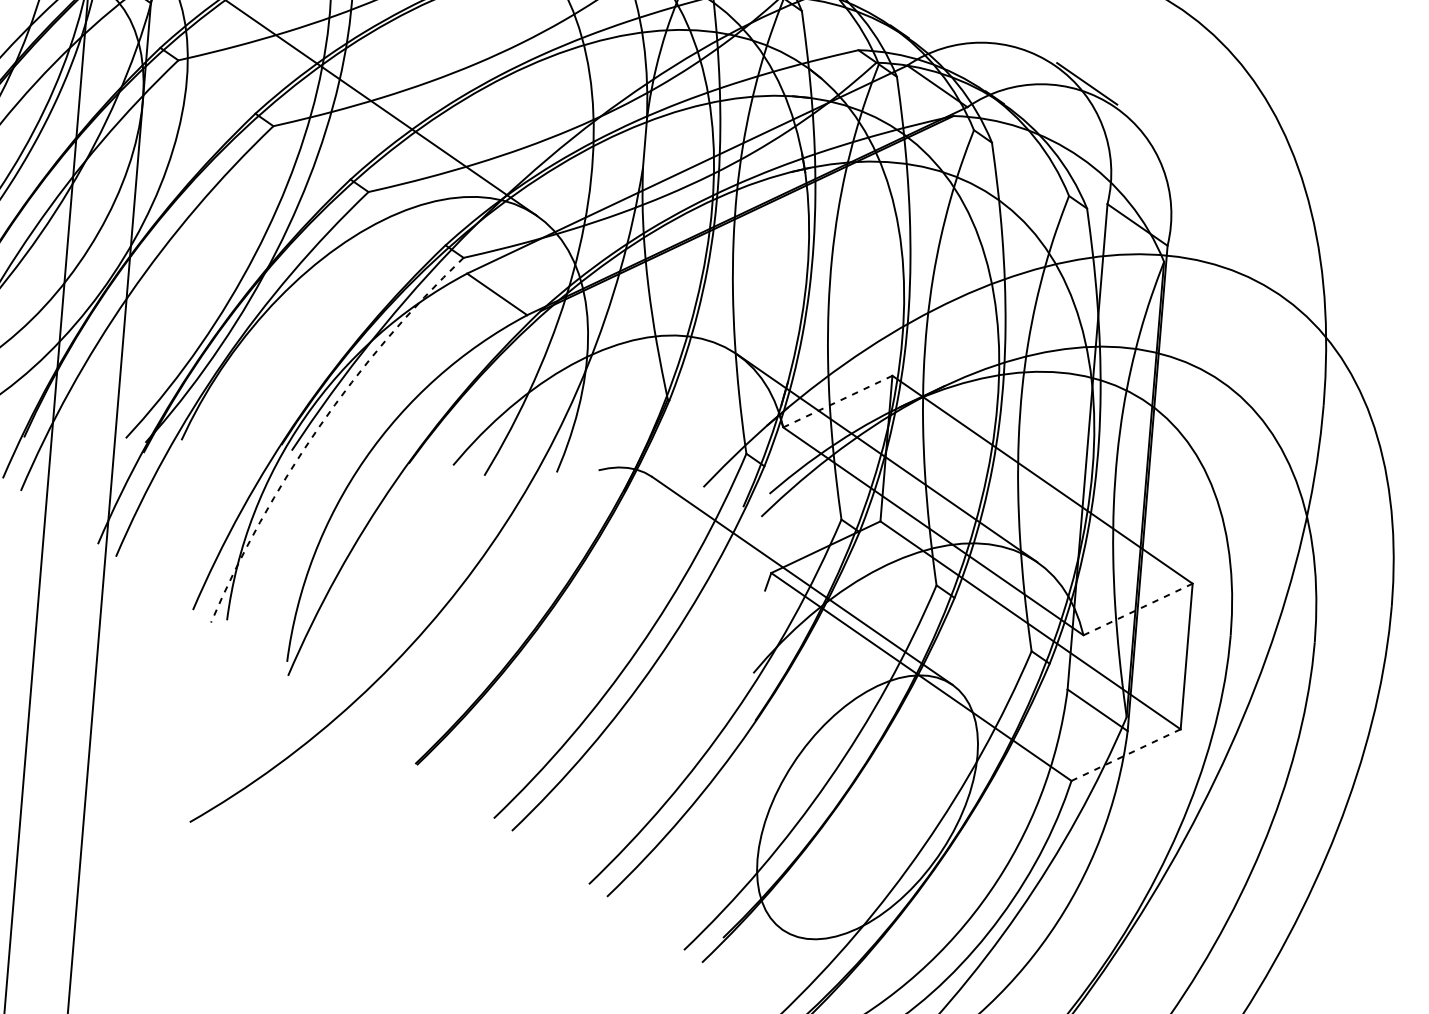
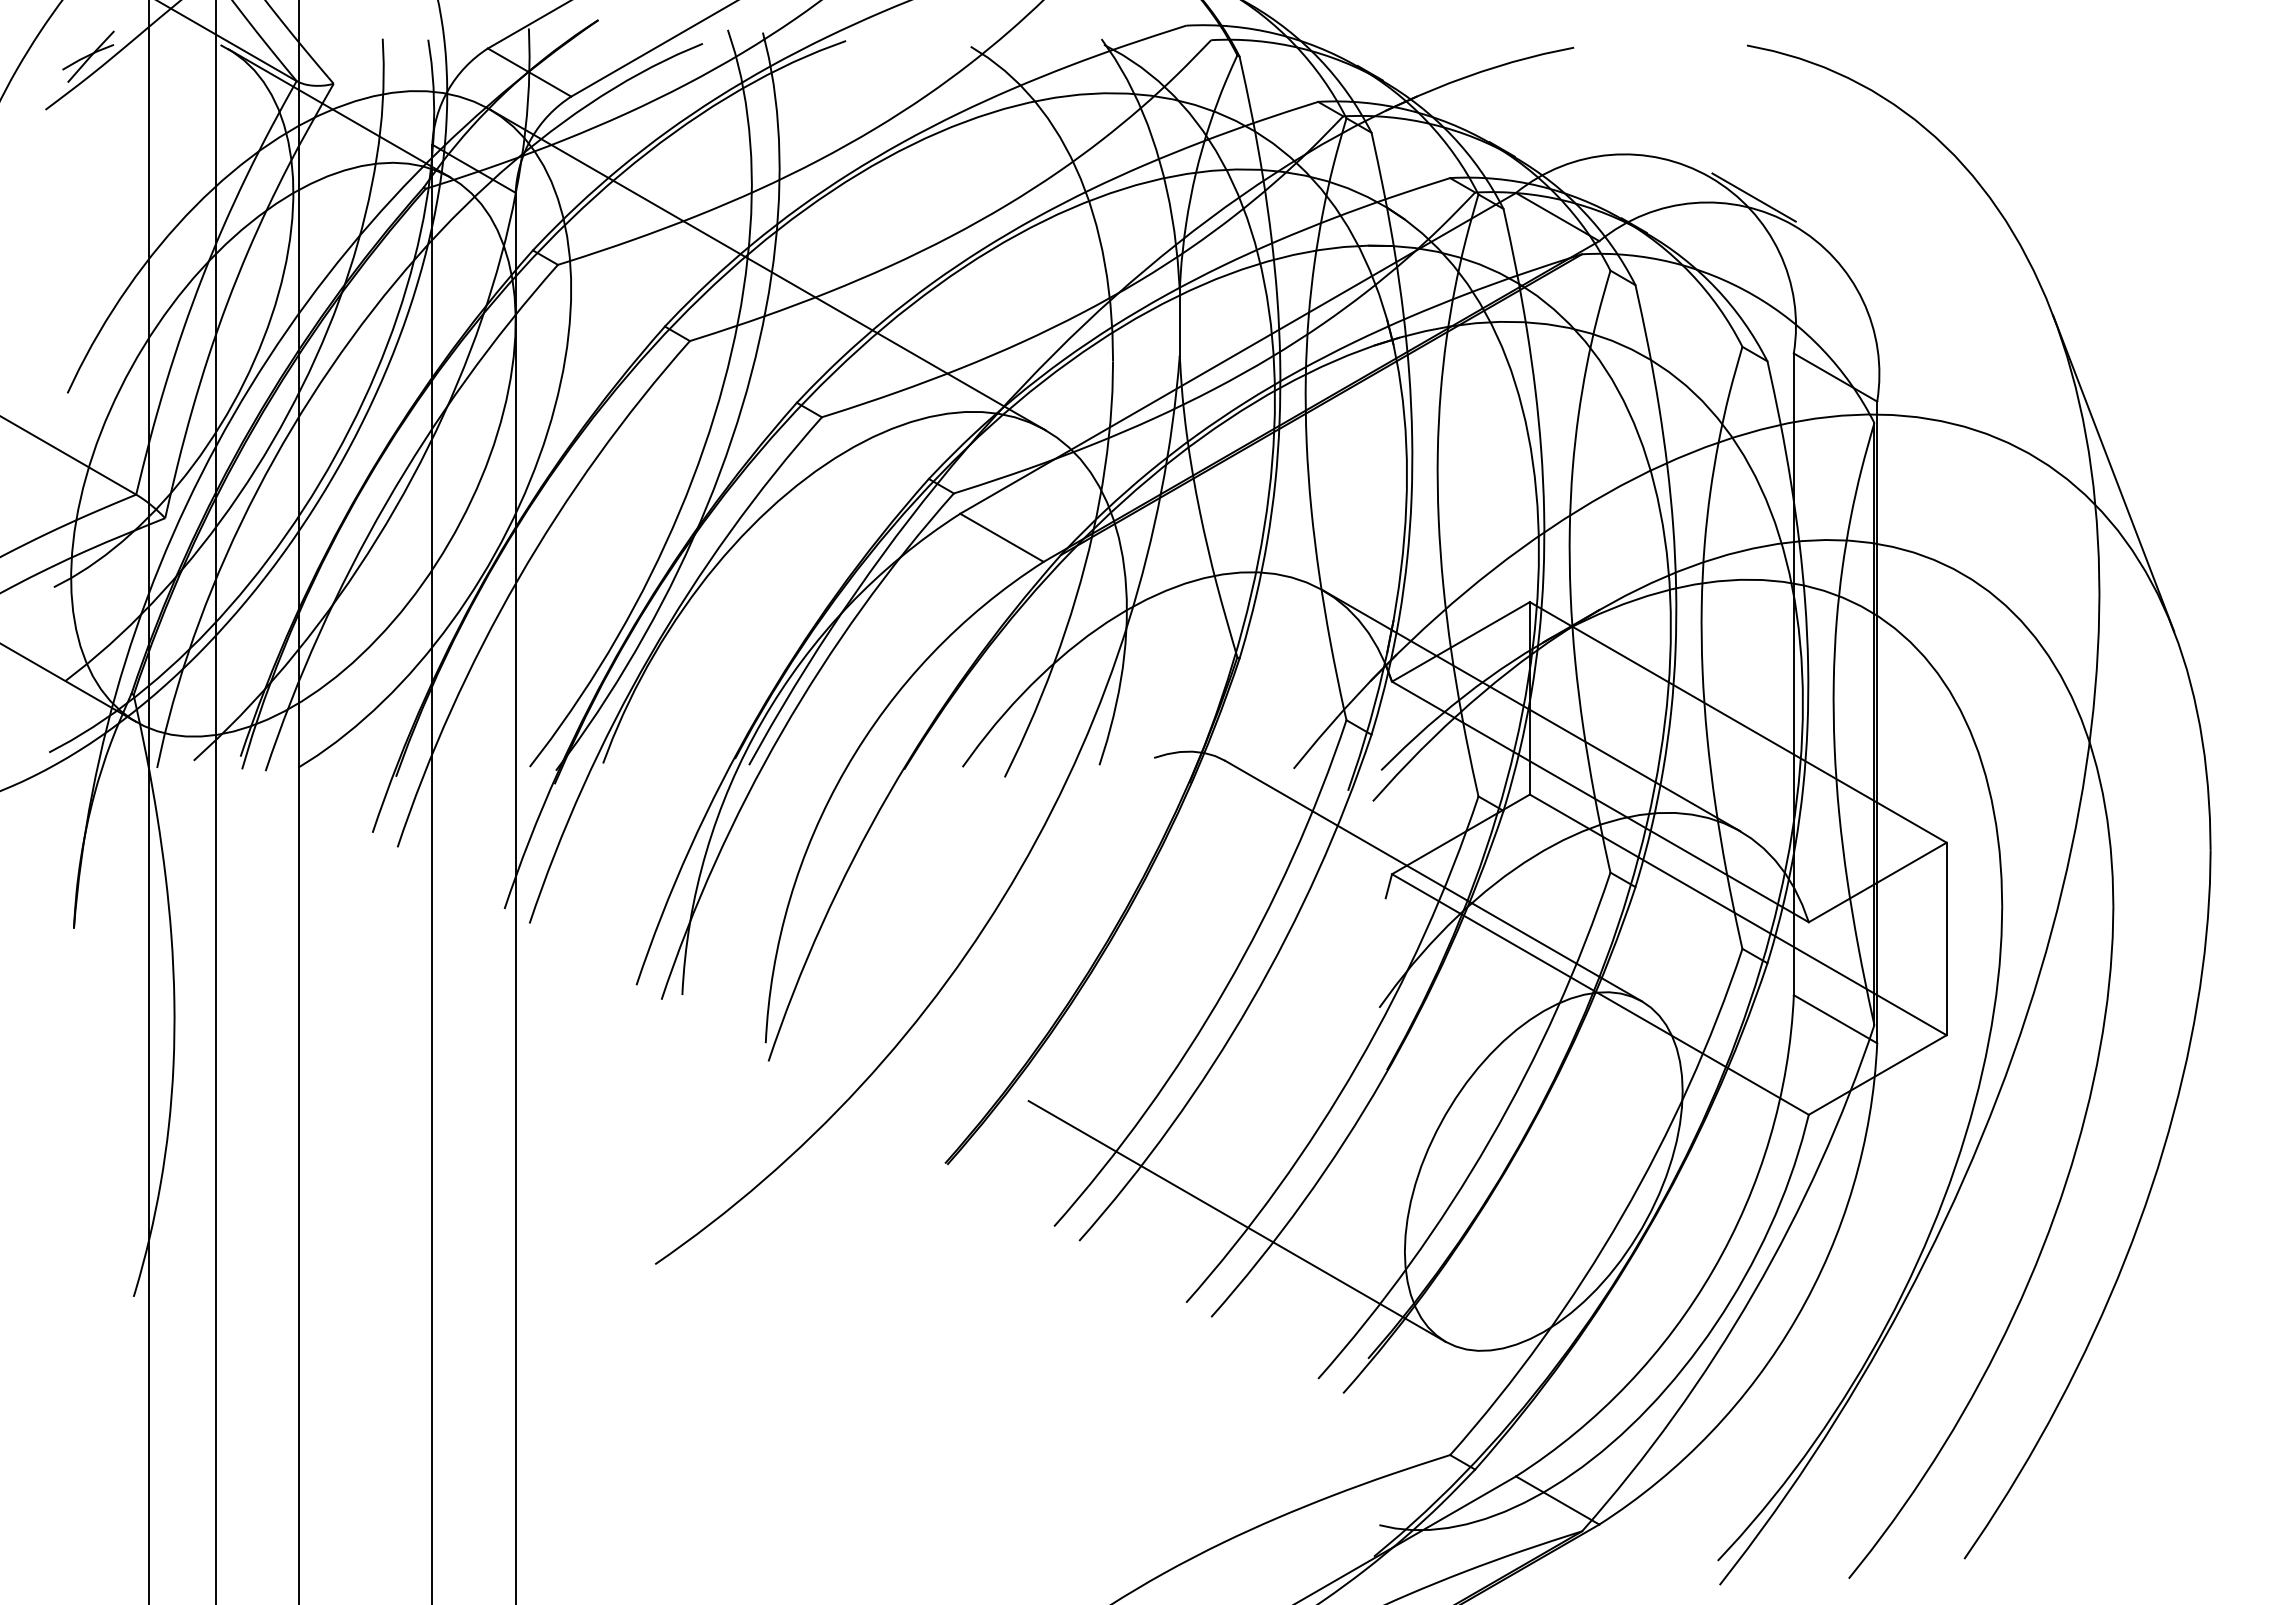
line: (1341, 314) -> (2113, 473), added
line: (837, 401) -> (1460, 641), dashed -> solid
arc: (319, 427) -> (782, 731), dashed -> solid
line: (1137, 609) -> (1877, 882), dashed -> solid
line: (1125, 755) -> (1877, 1075), dashed -> solid
line: (632, 826) -> (1236, 1221), added

